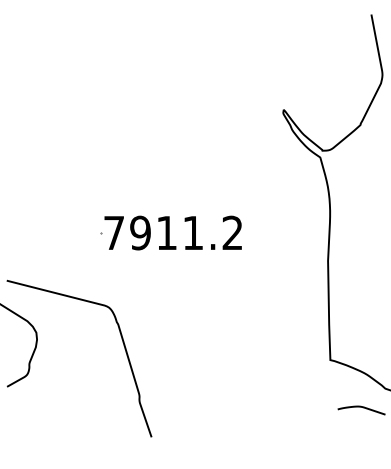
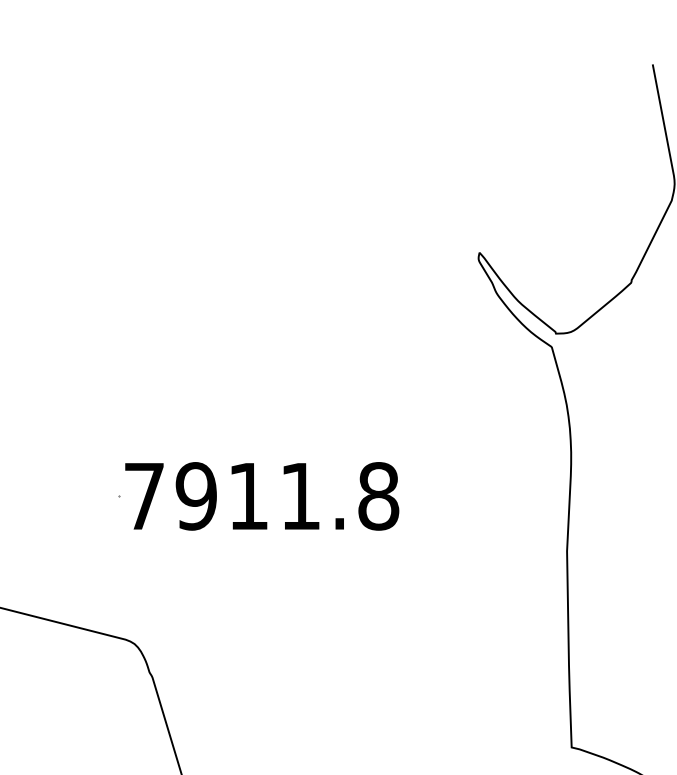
text: (232, 232) -> (378, 495), 7911.2 -> 7911.8

